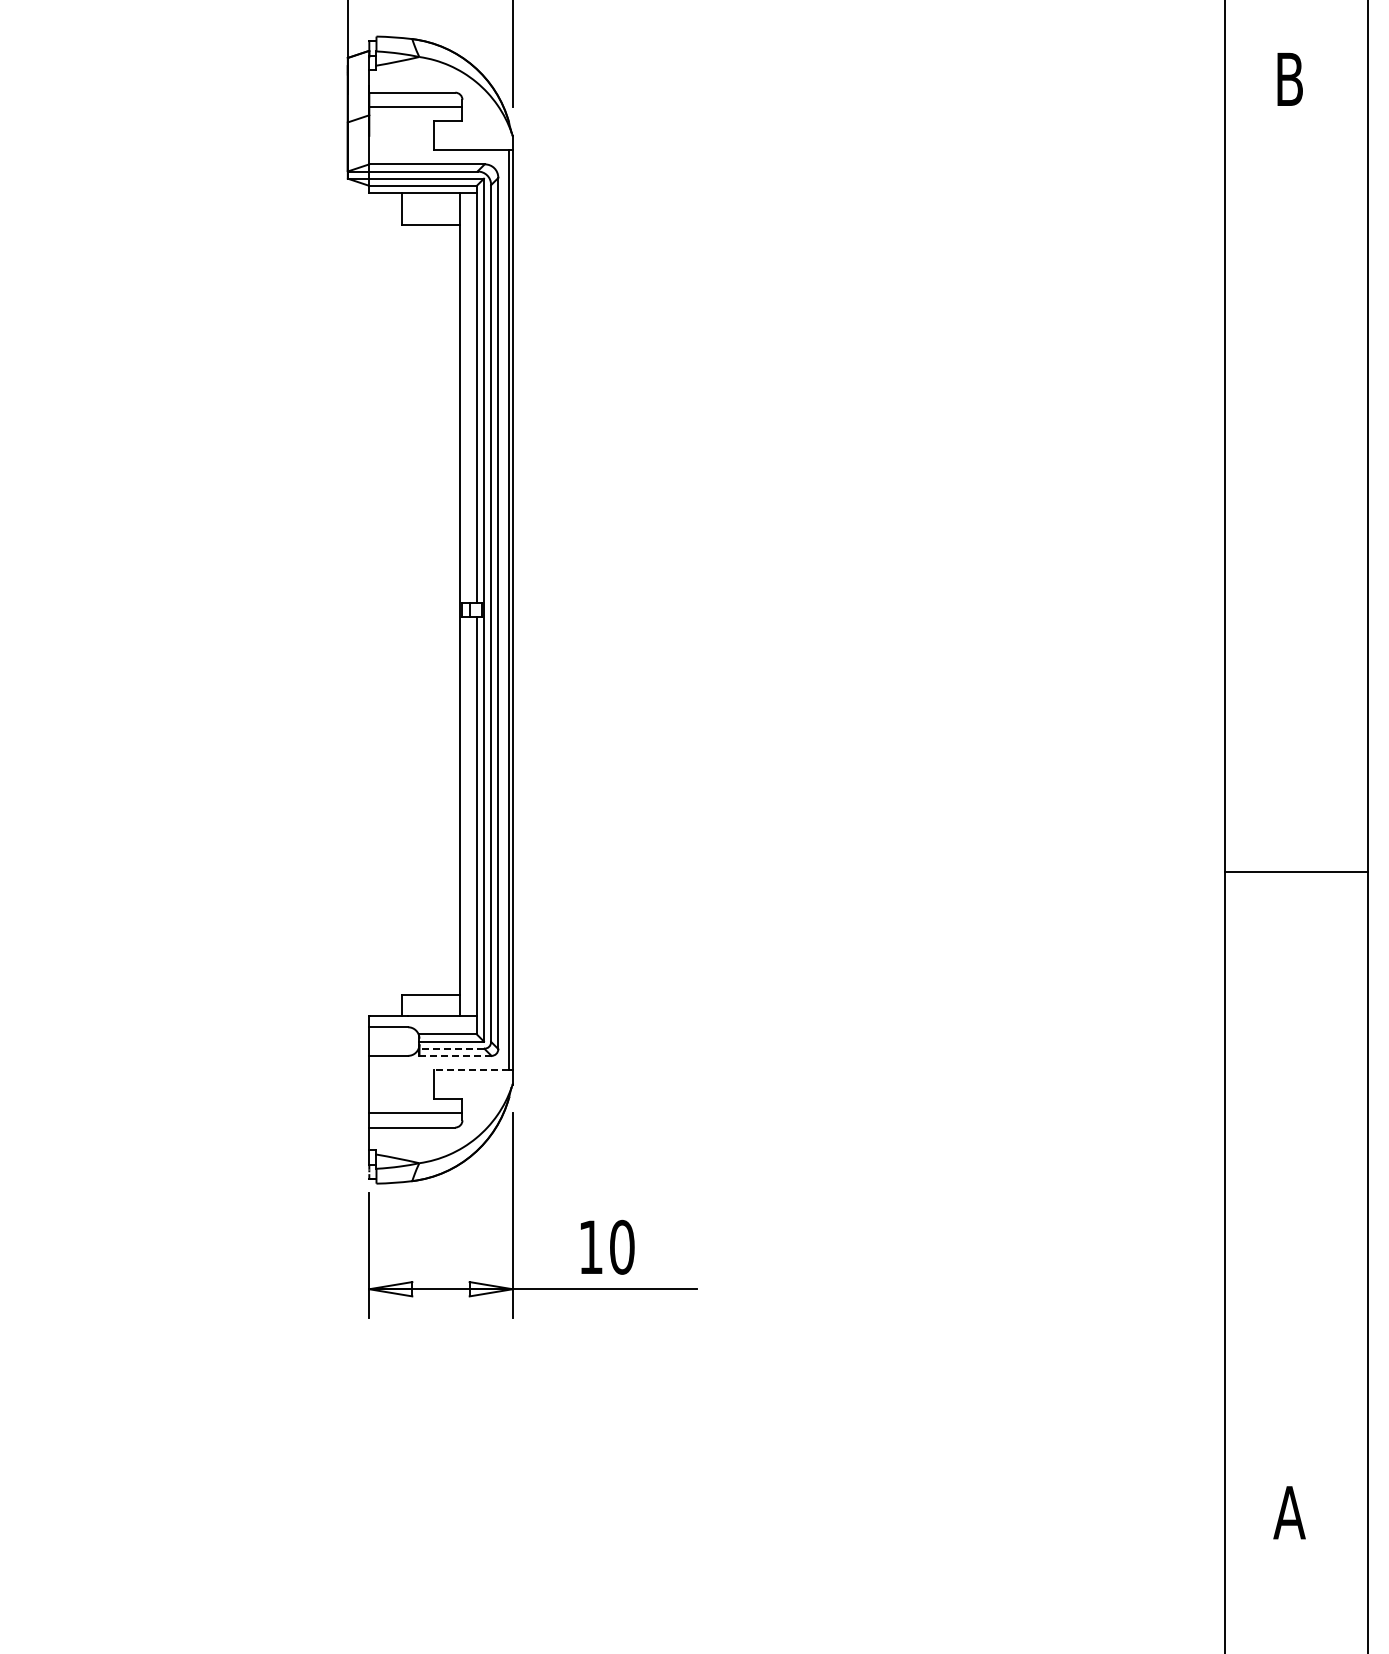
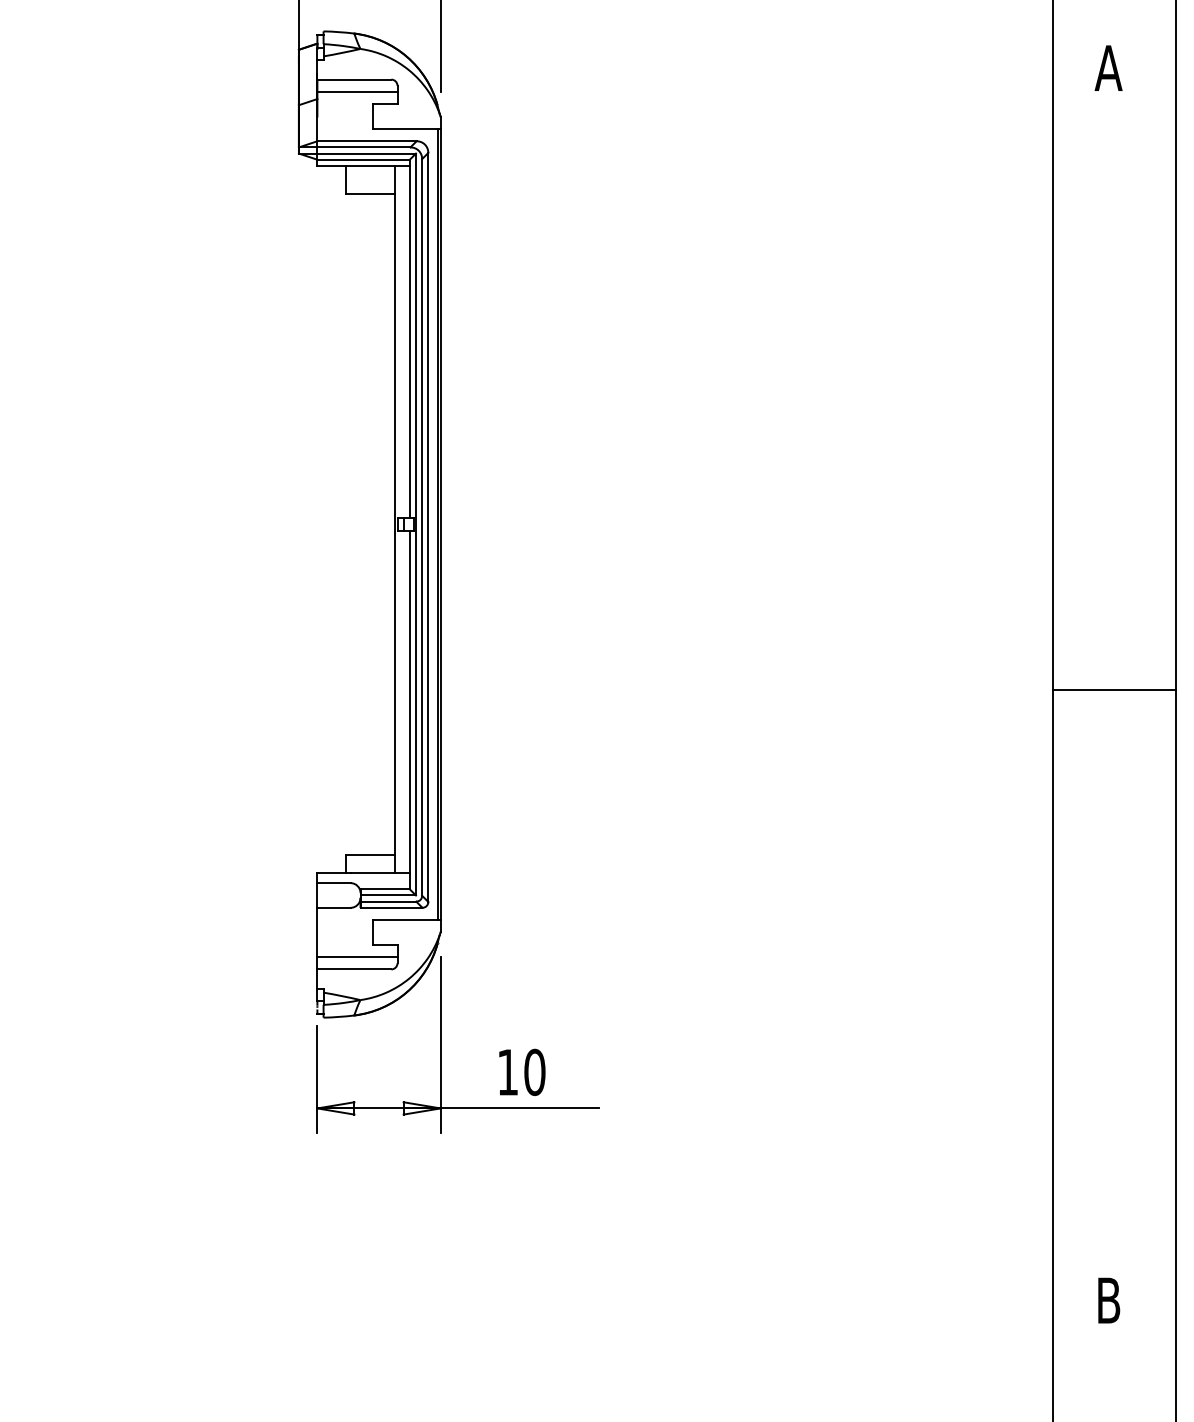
text: (1289, 78) -> (1108, 67), B -> A
line: (1296, 872) -> (1114, 690), moved
line: (451, 1048) -> (388, 901), dashed -> solid
line: (456, 1055) -> (392, 907), dashed -> solid
line: (471, 1070) -> (405, 920), dashed -> solid
text: (1289, 1512) -> (1108, 1300), A -> B

